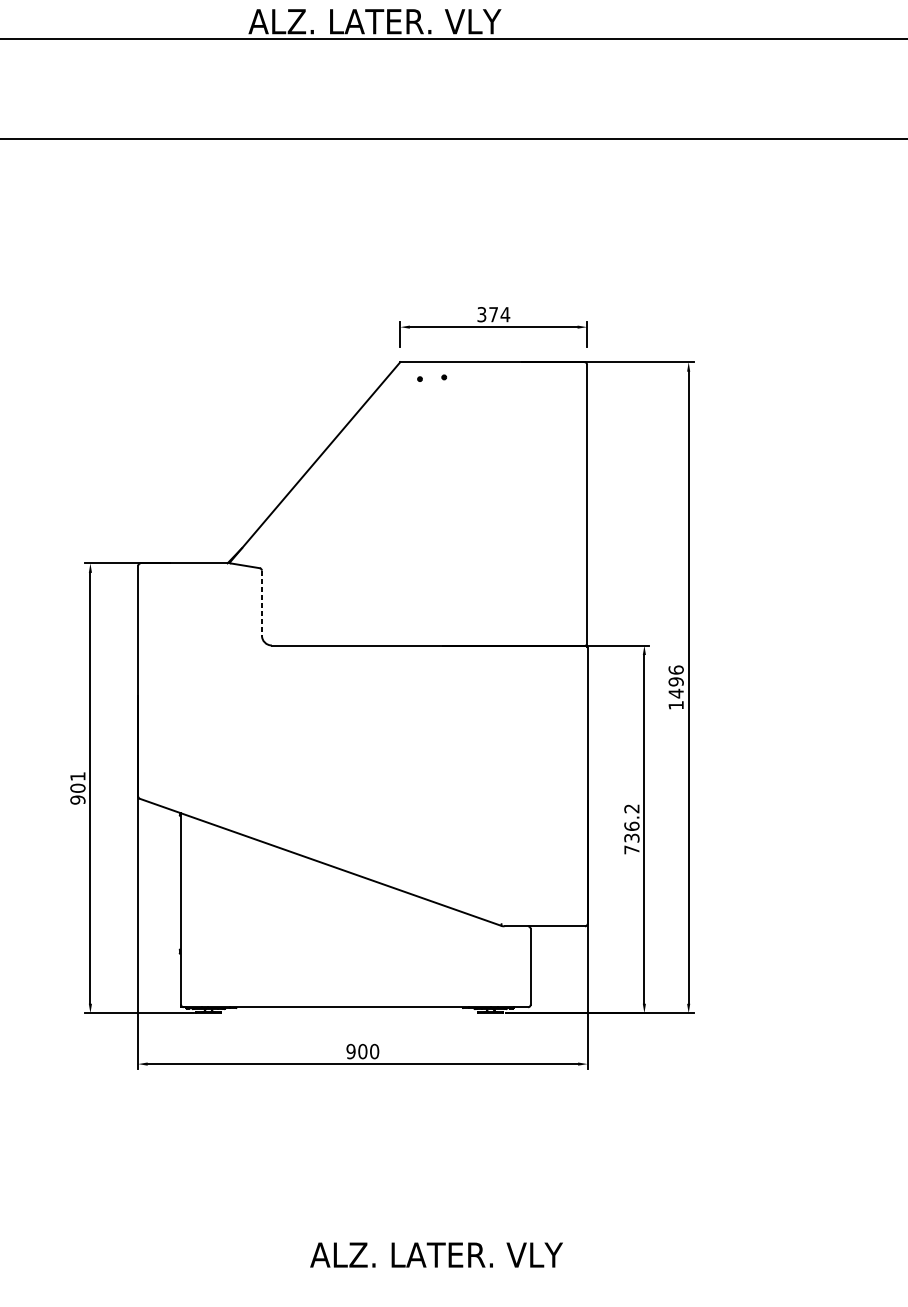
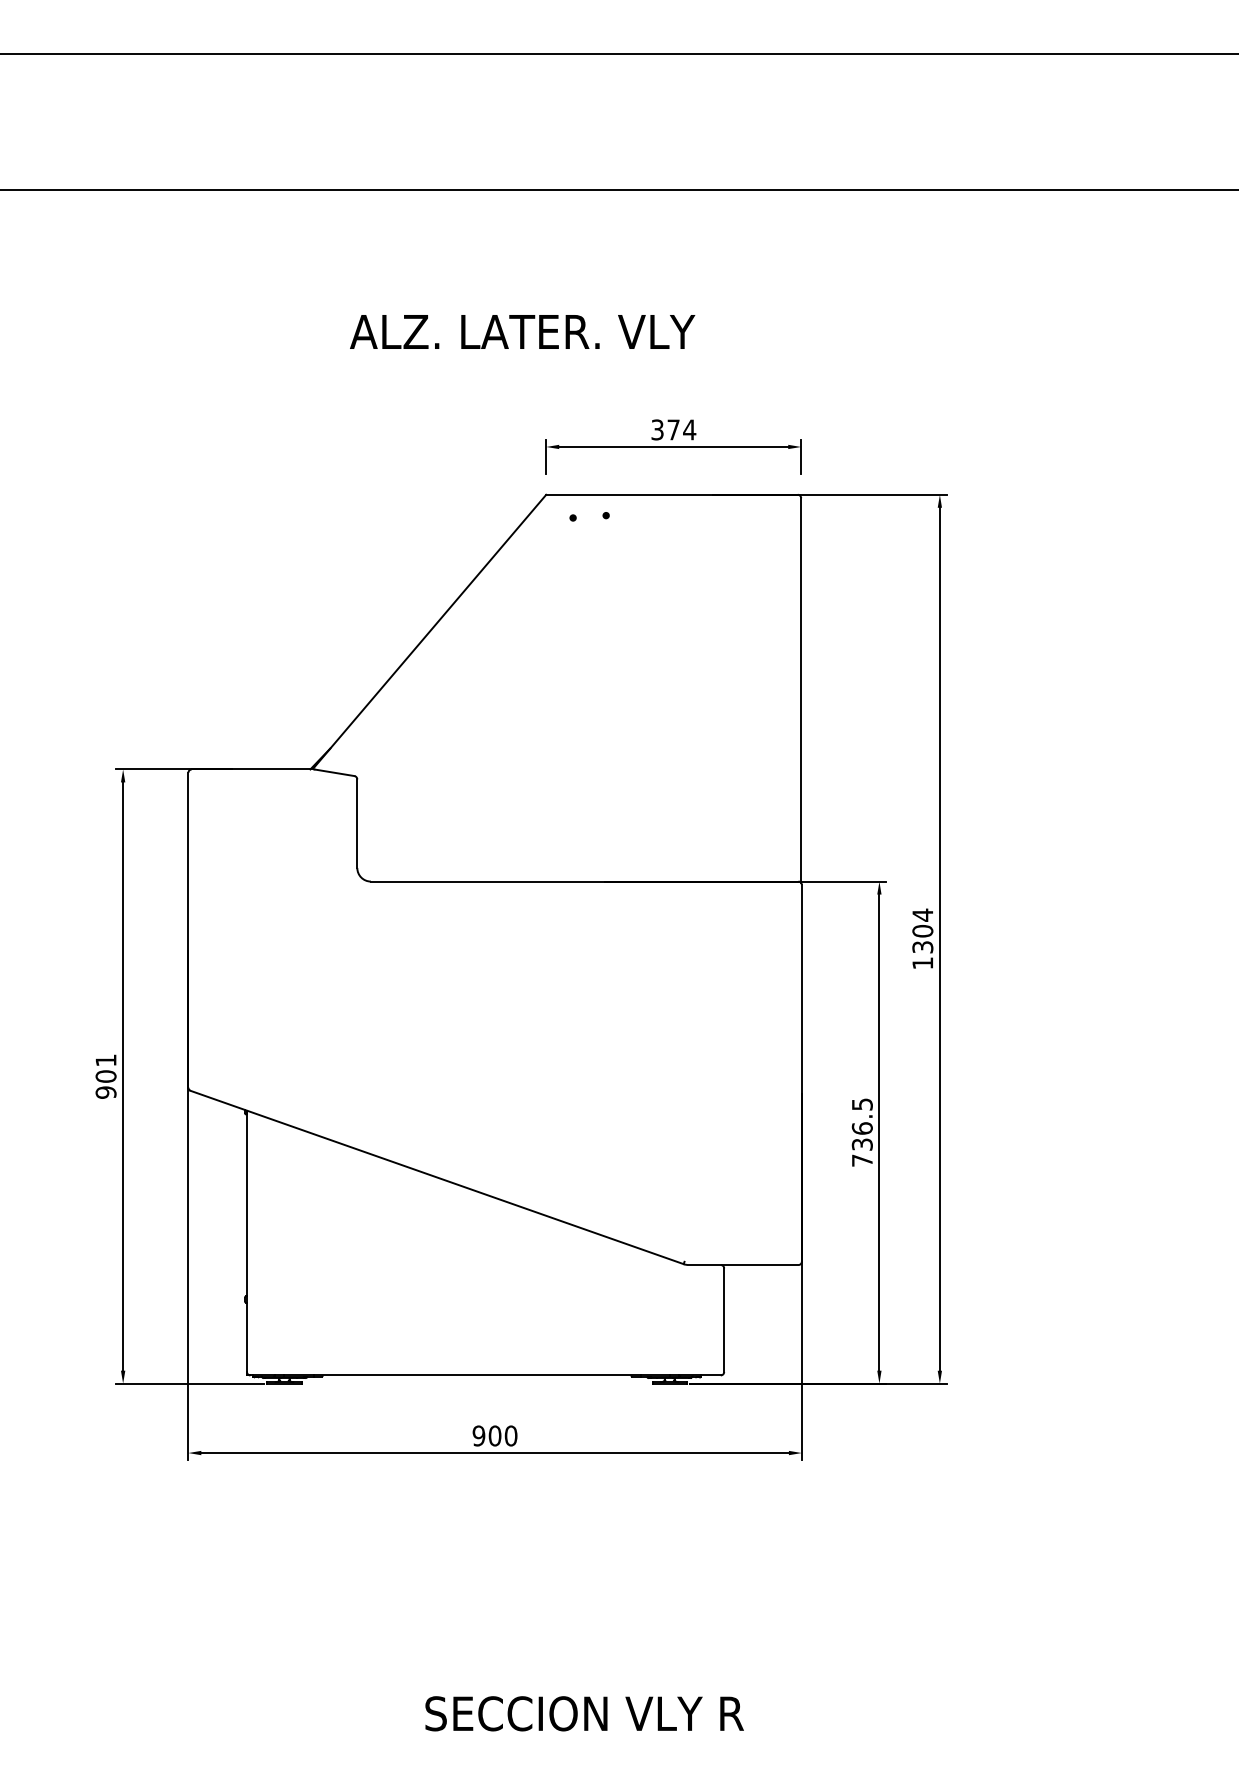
text: (374, 21) -> (522, 331), moved
line: (262, 603) -> (357, 824), dashed -> solid
text: (675, 682) -> (922, 931), 1496 -> 1304
text: (631, 808) -> (861, 1104), 736.2 -> 736.5
text: (436, 1254) -> (595, 1713), ALZ. LATER. VLY -> SECCION VLY R

